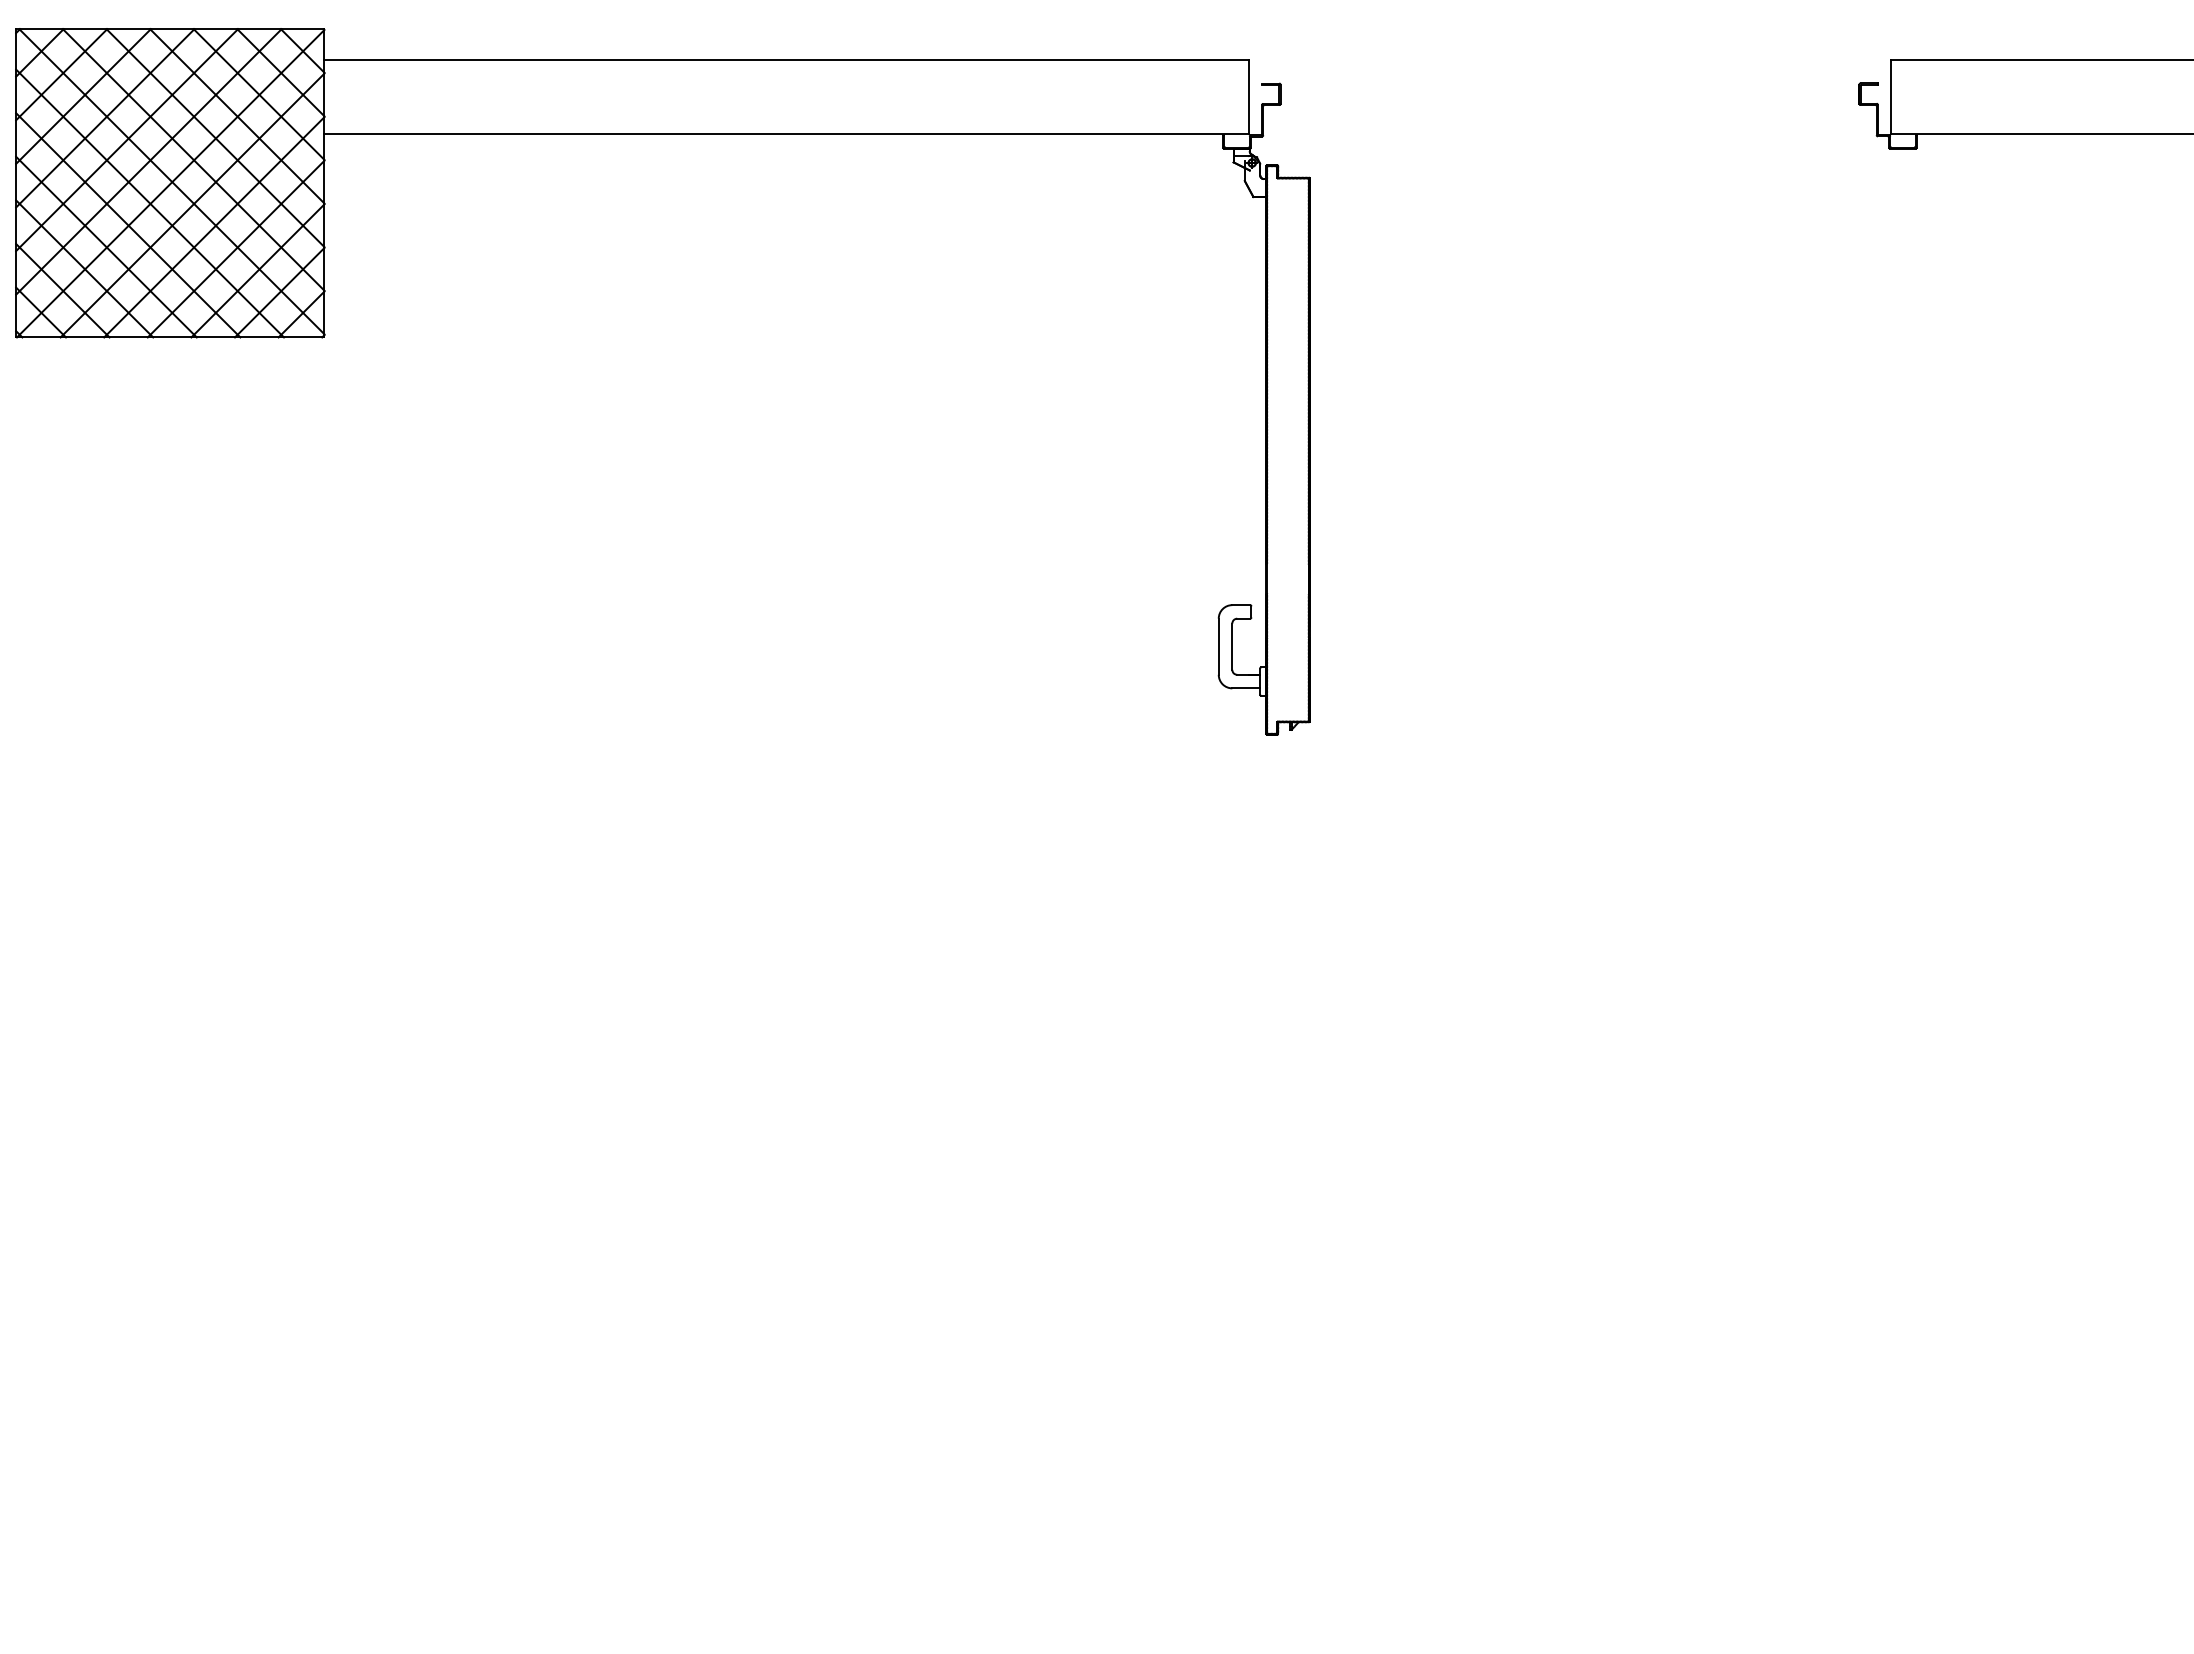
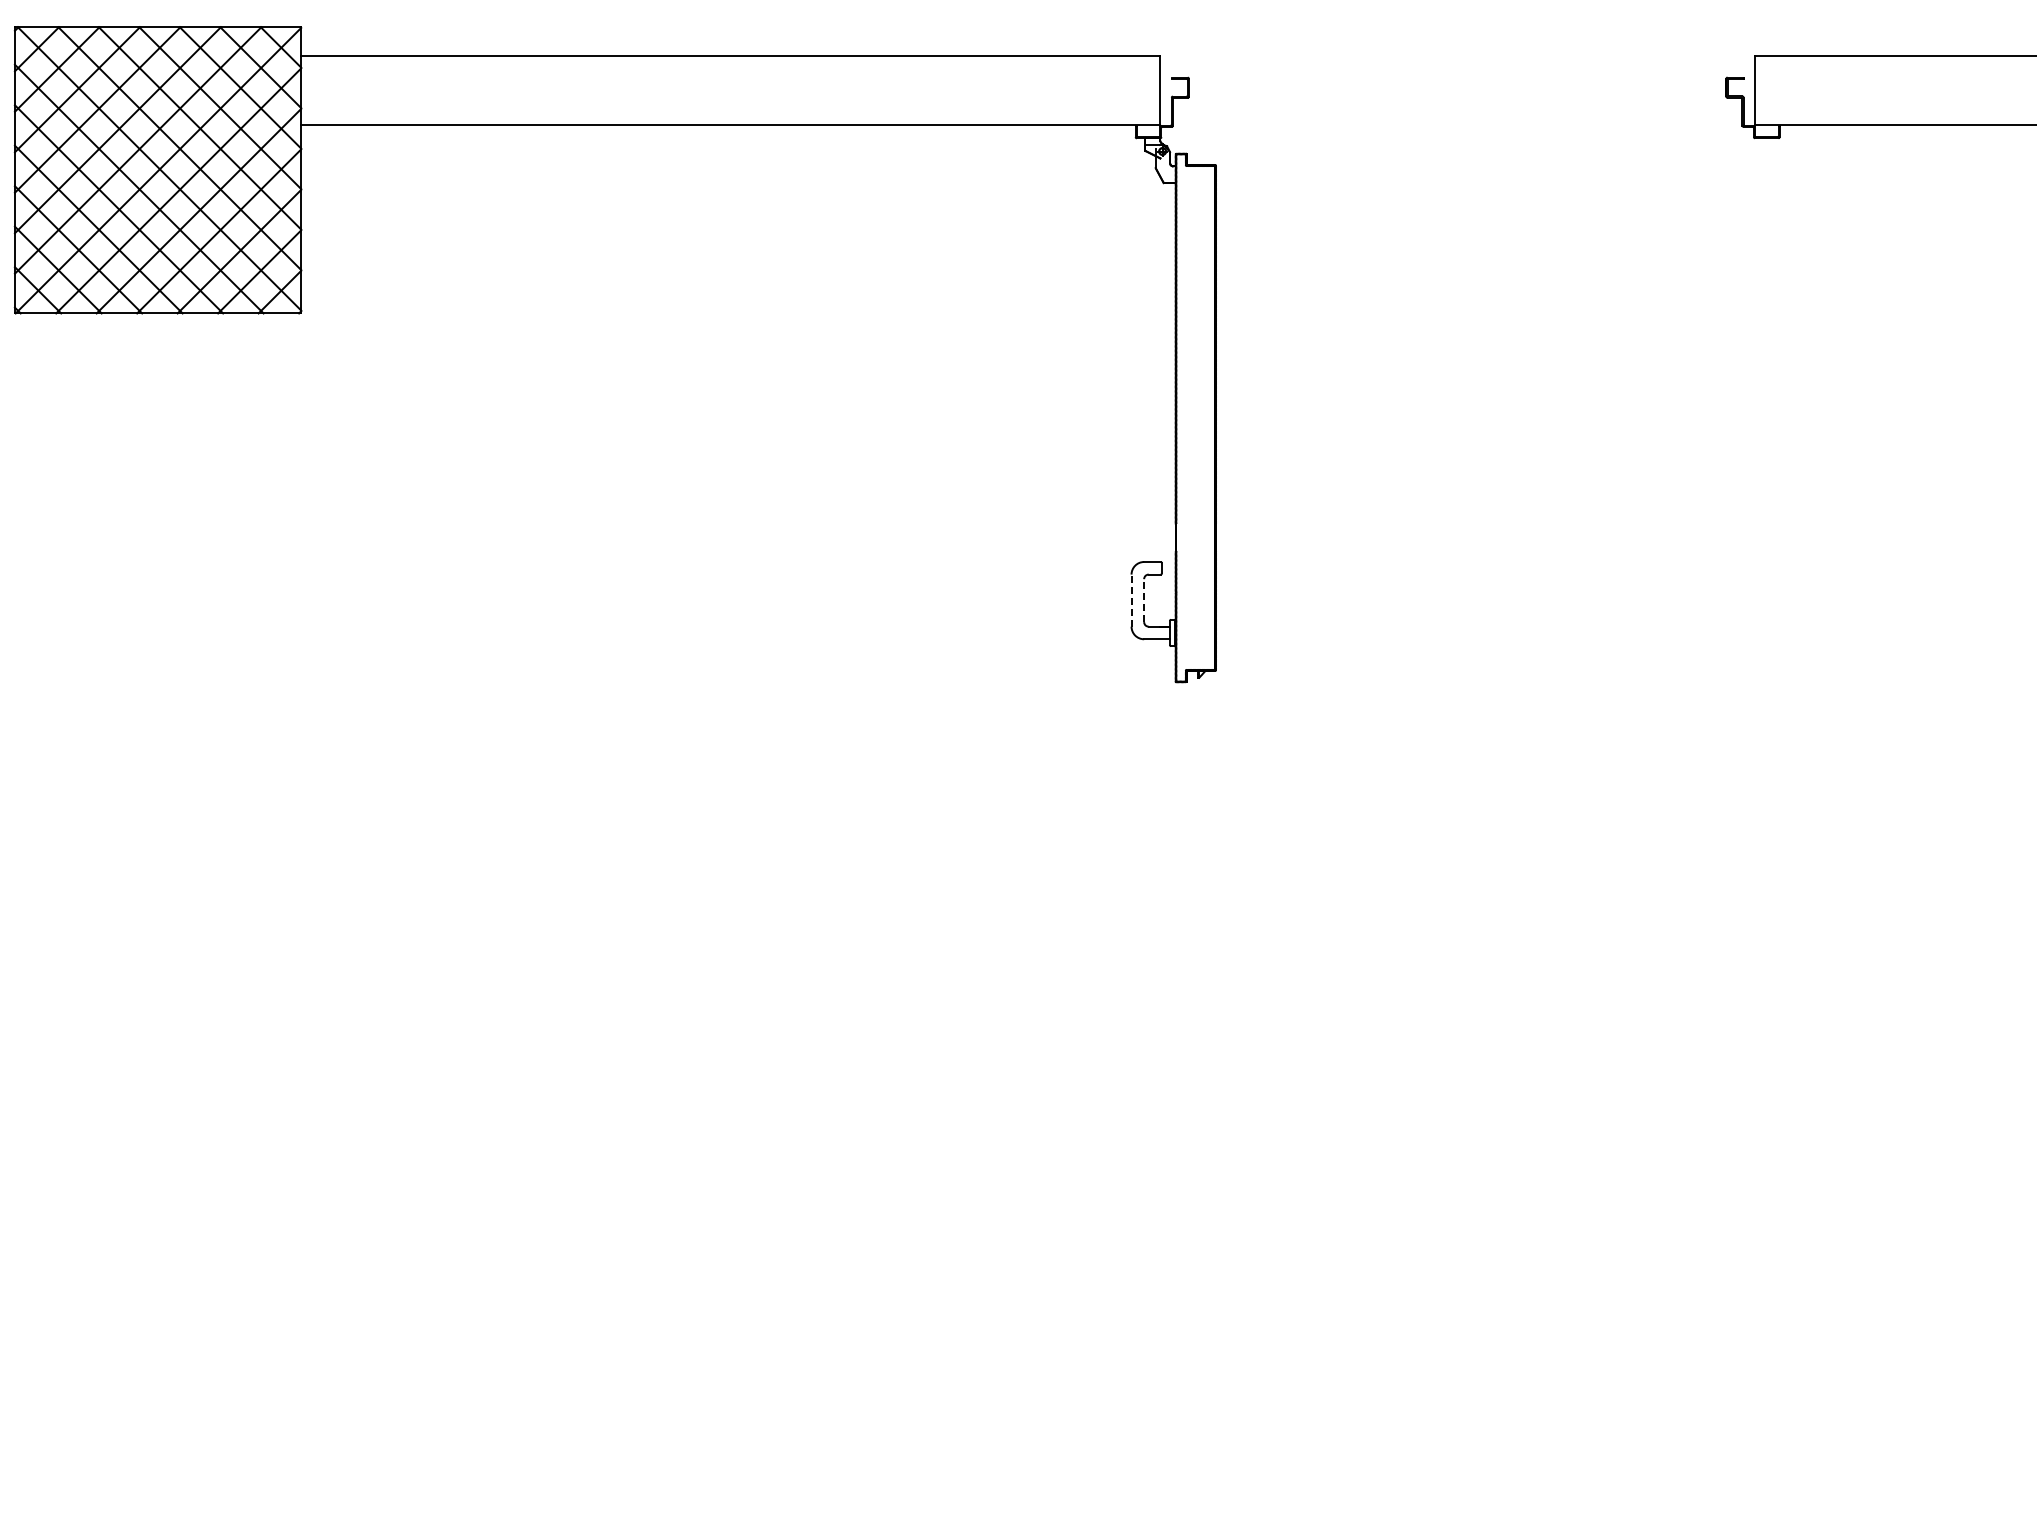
line: (1218, 646) -> (1131, 600), solid -> dashed
line: (1232, 646) -> (1144, 600), solid -> dashed

